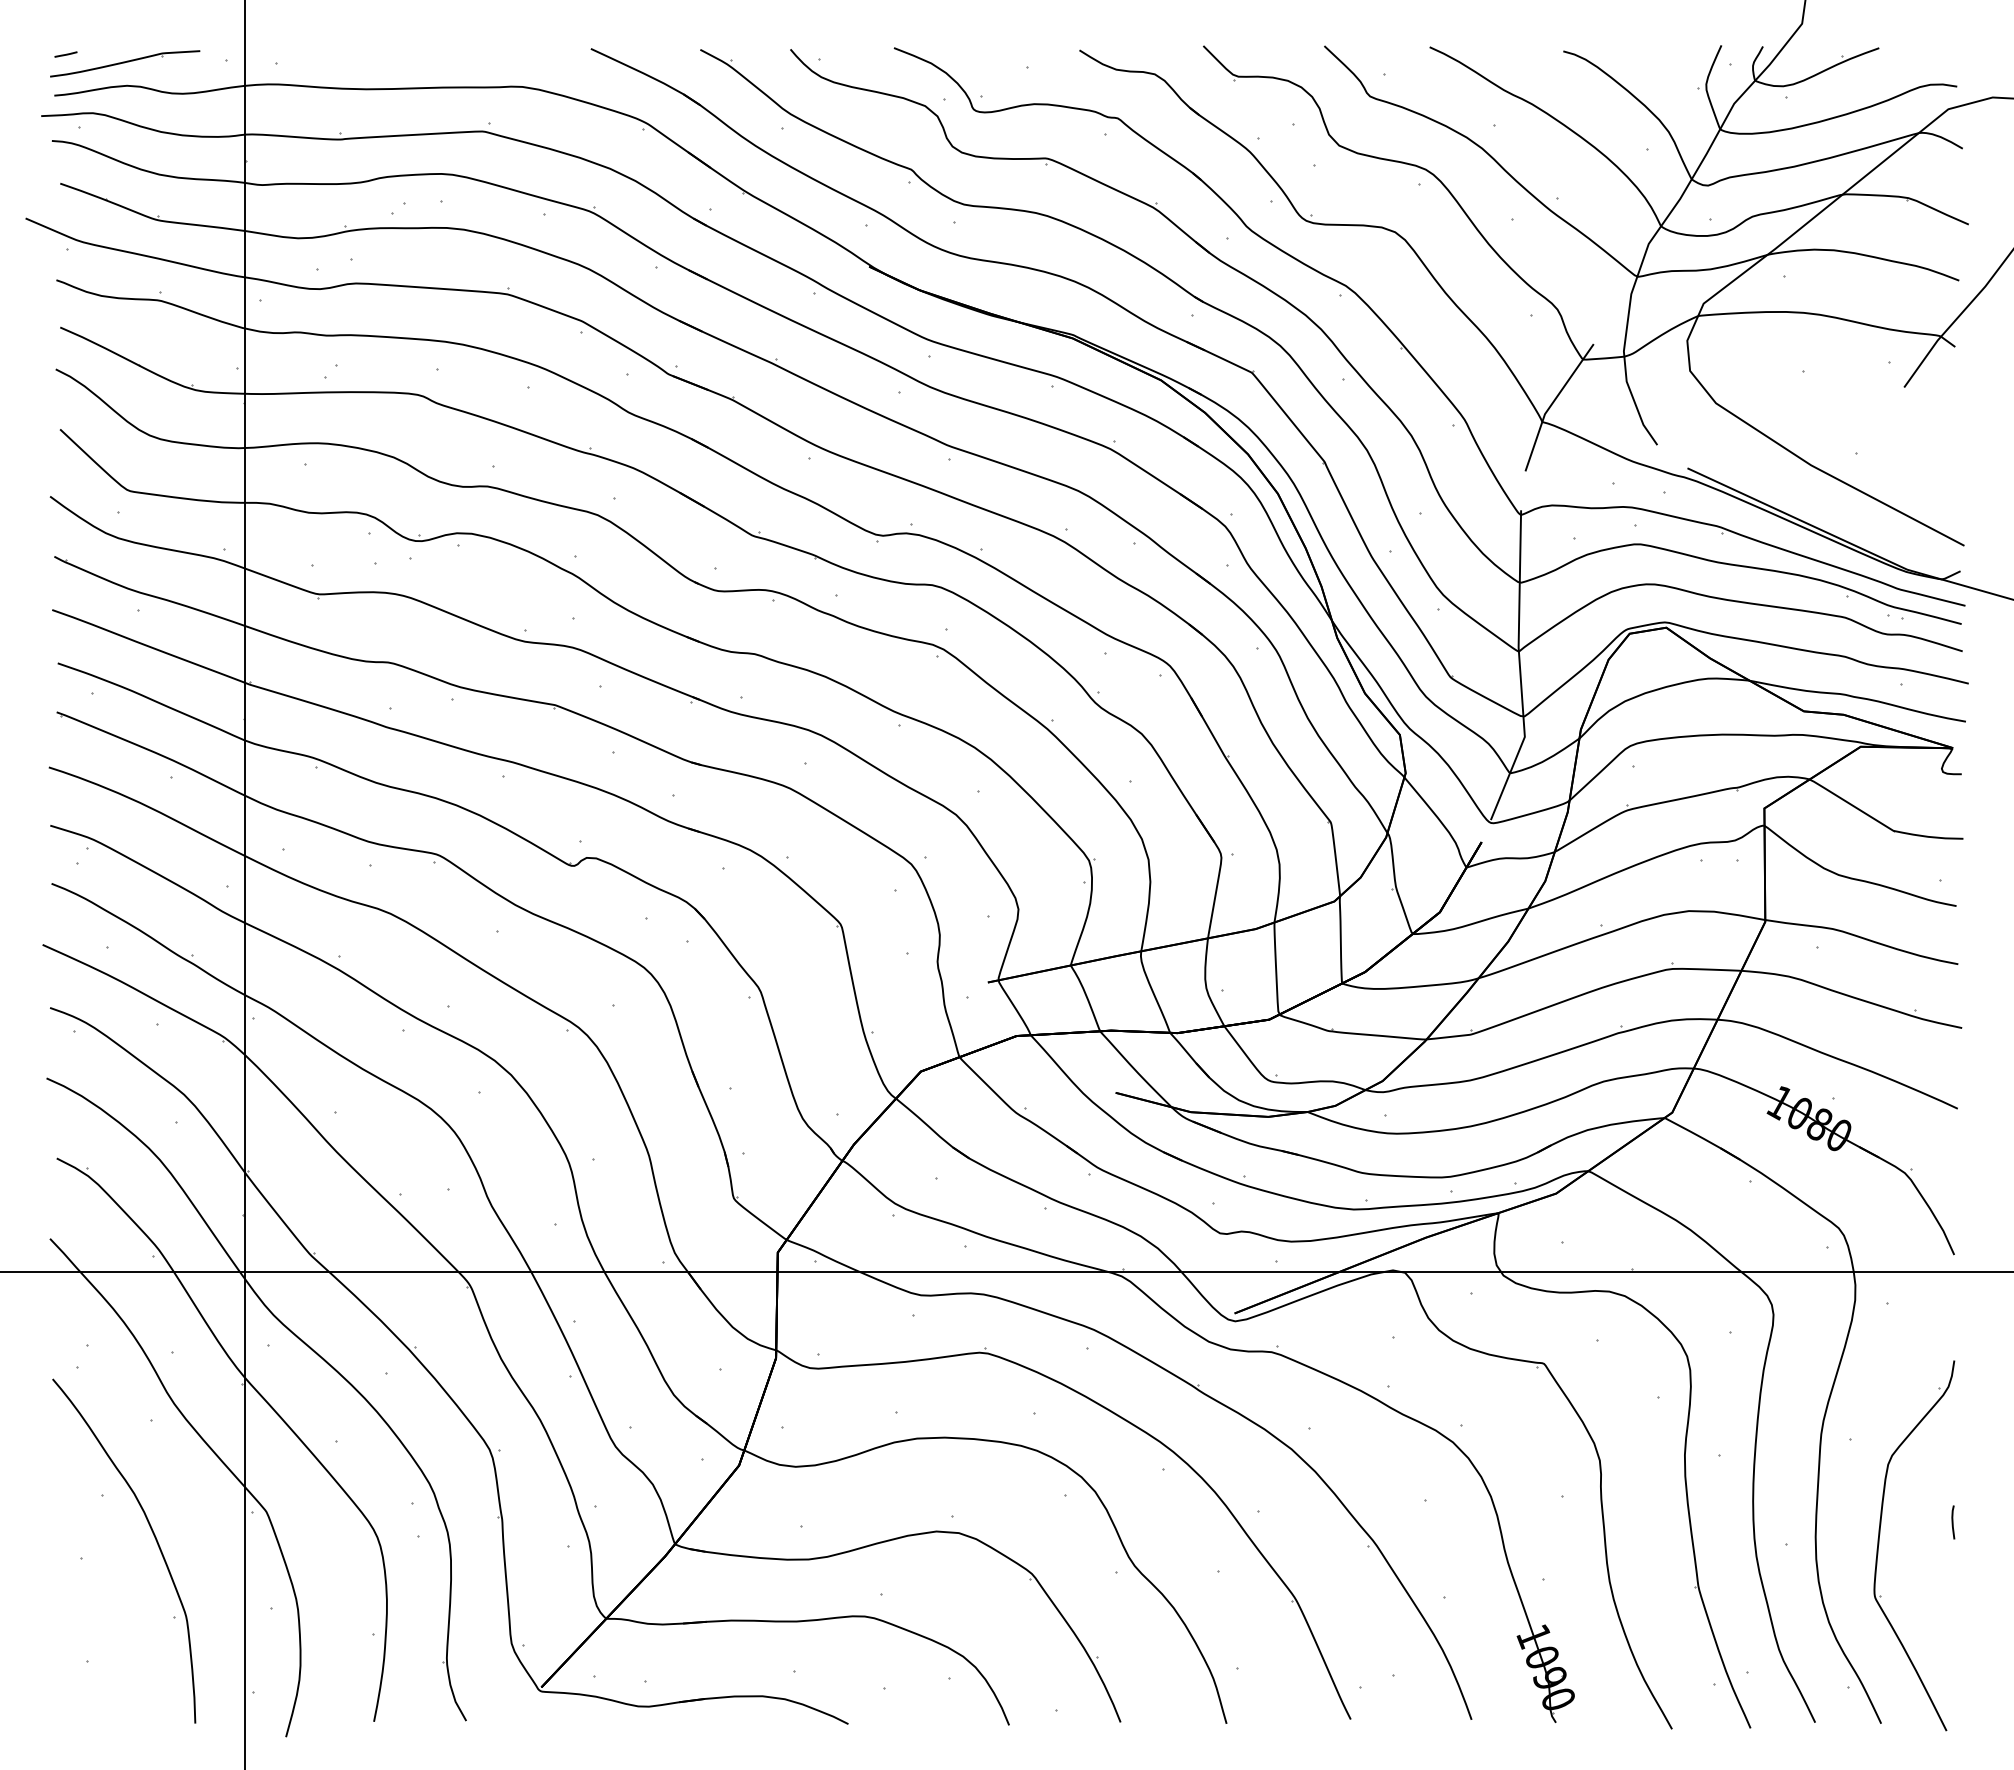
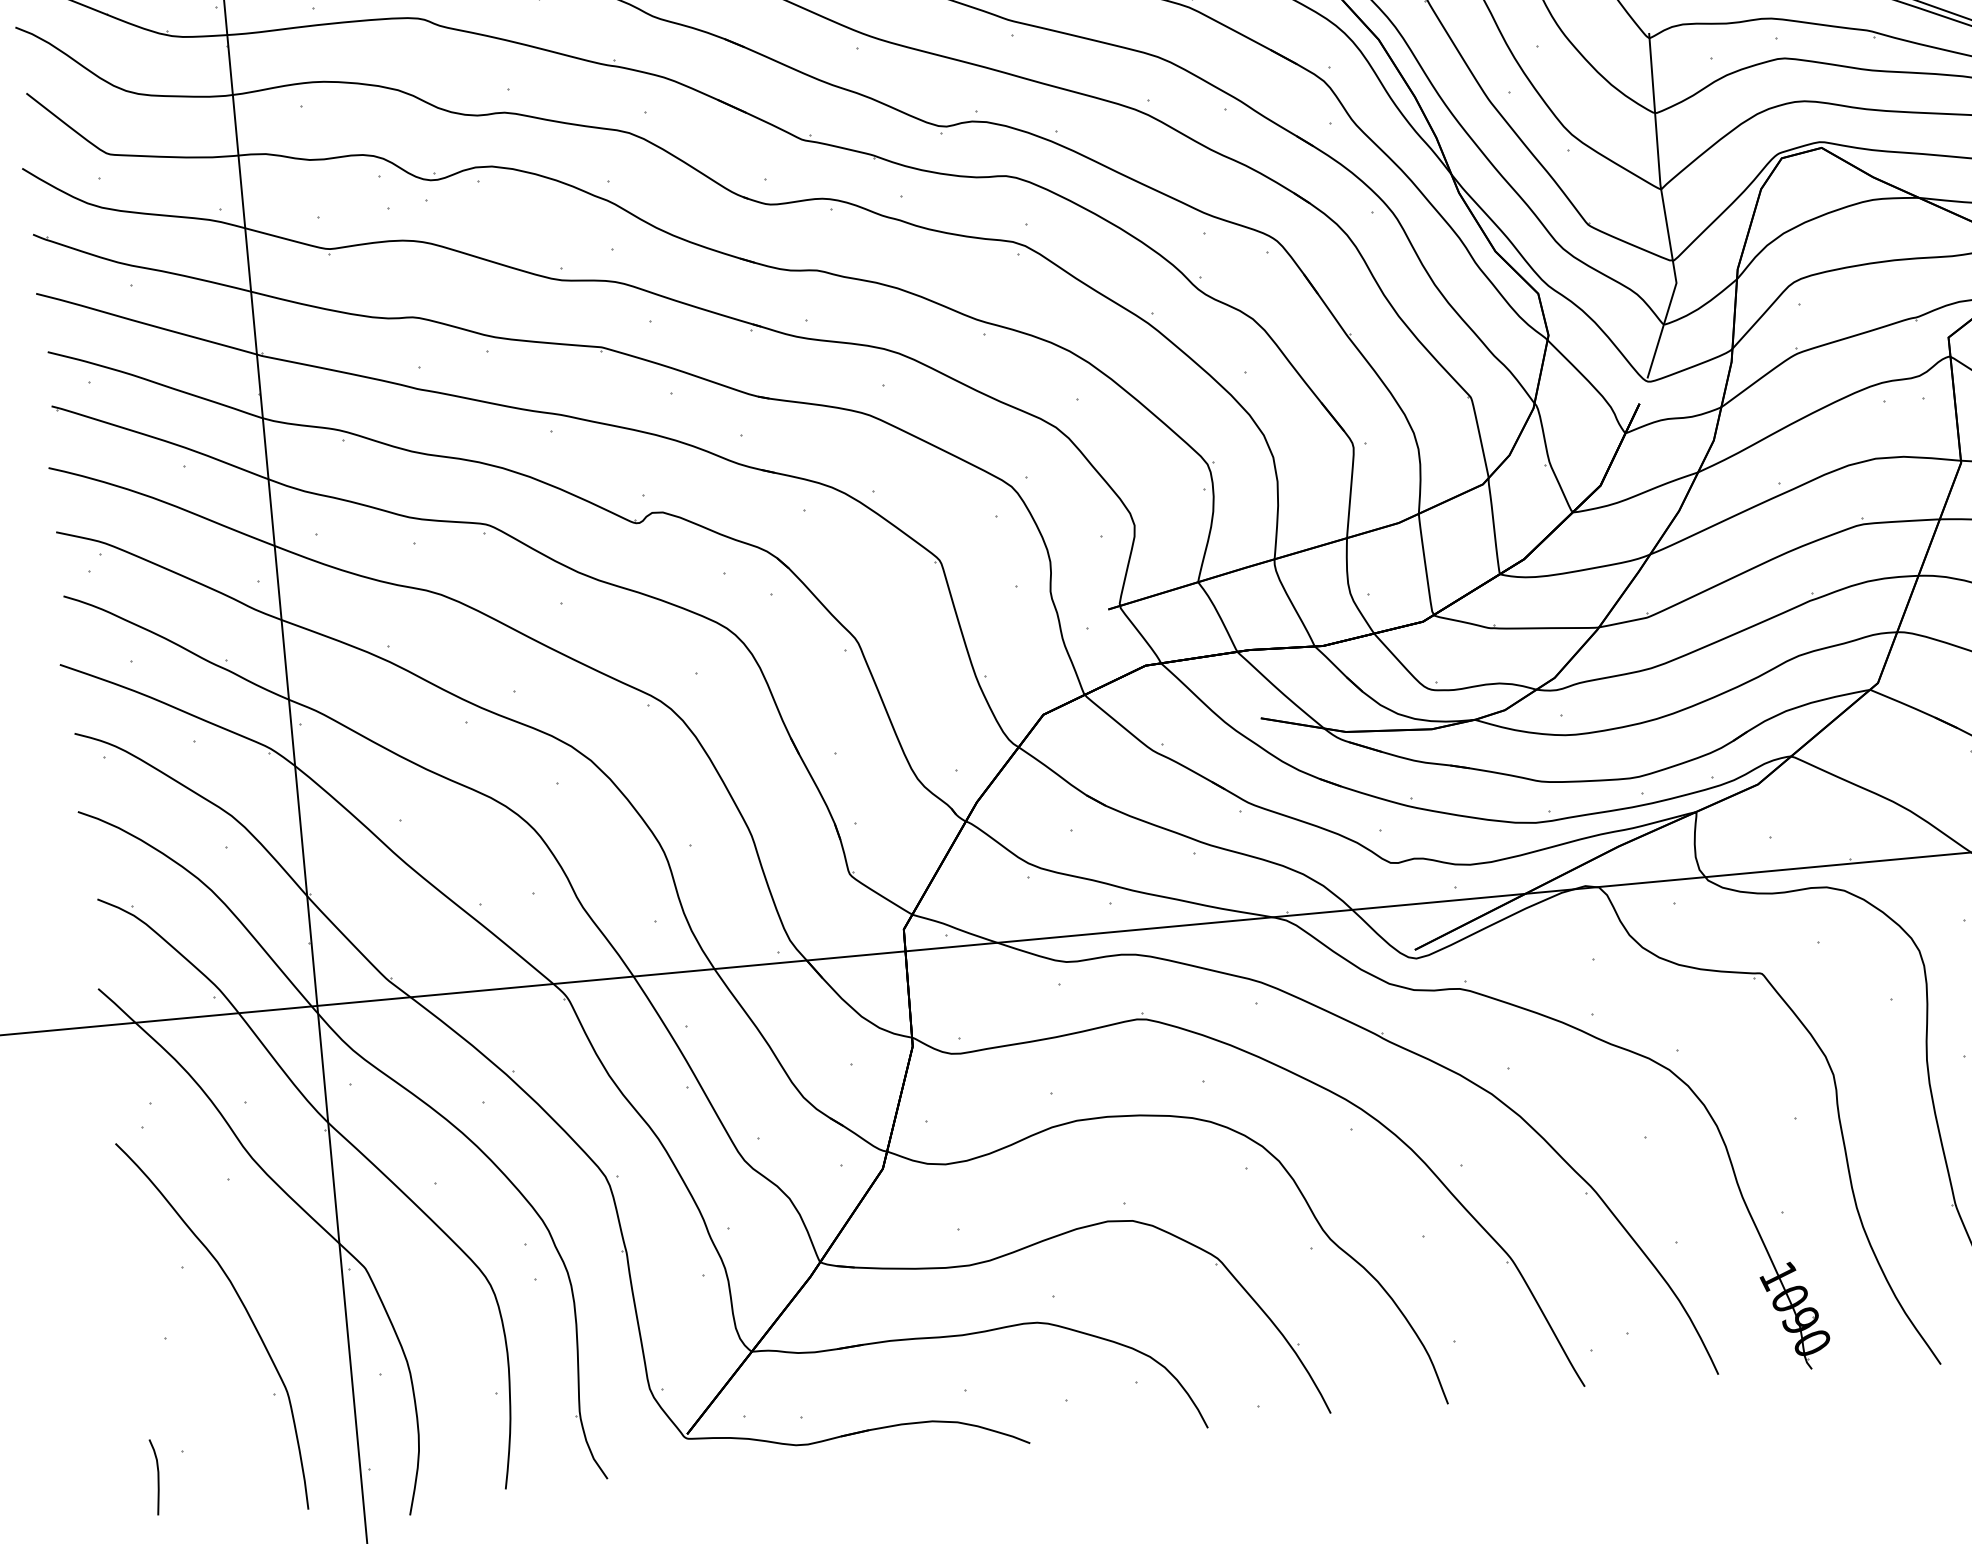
curve: (62, 1681) -> (157, 1476), added

